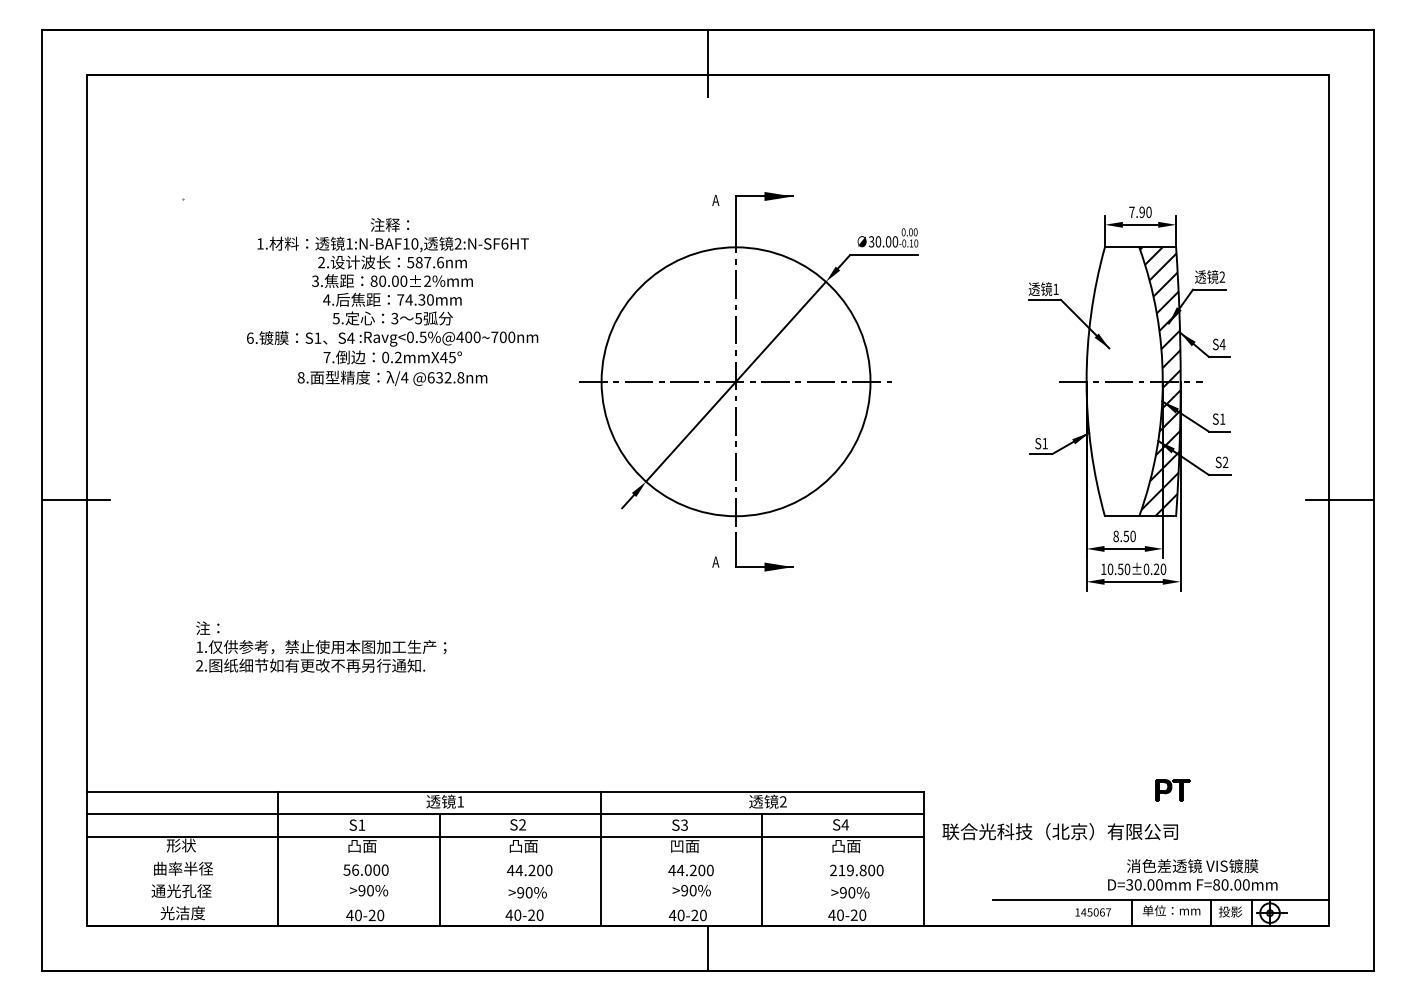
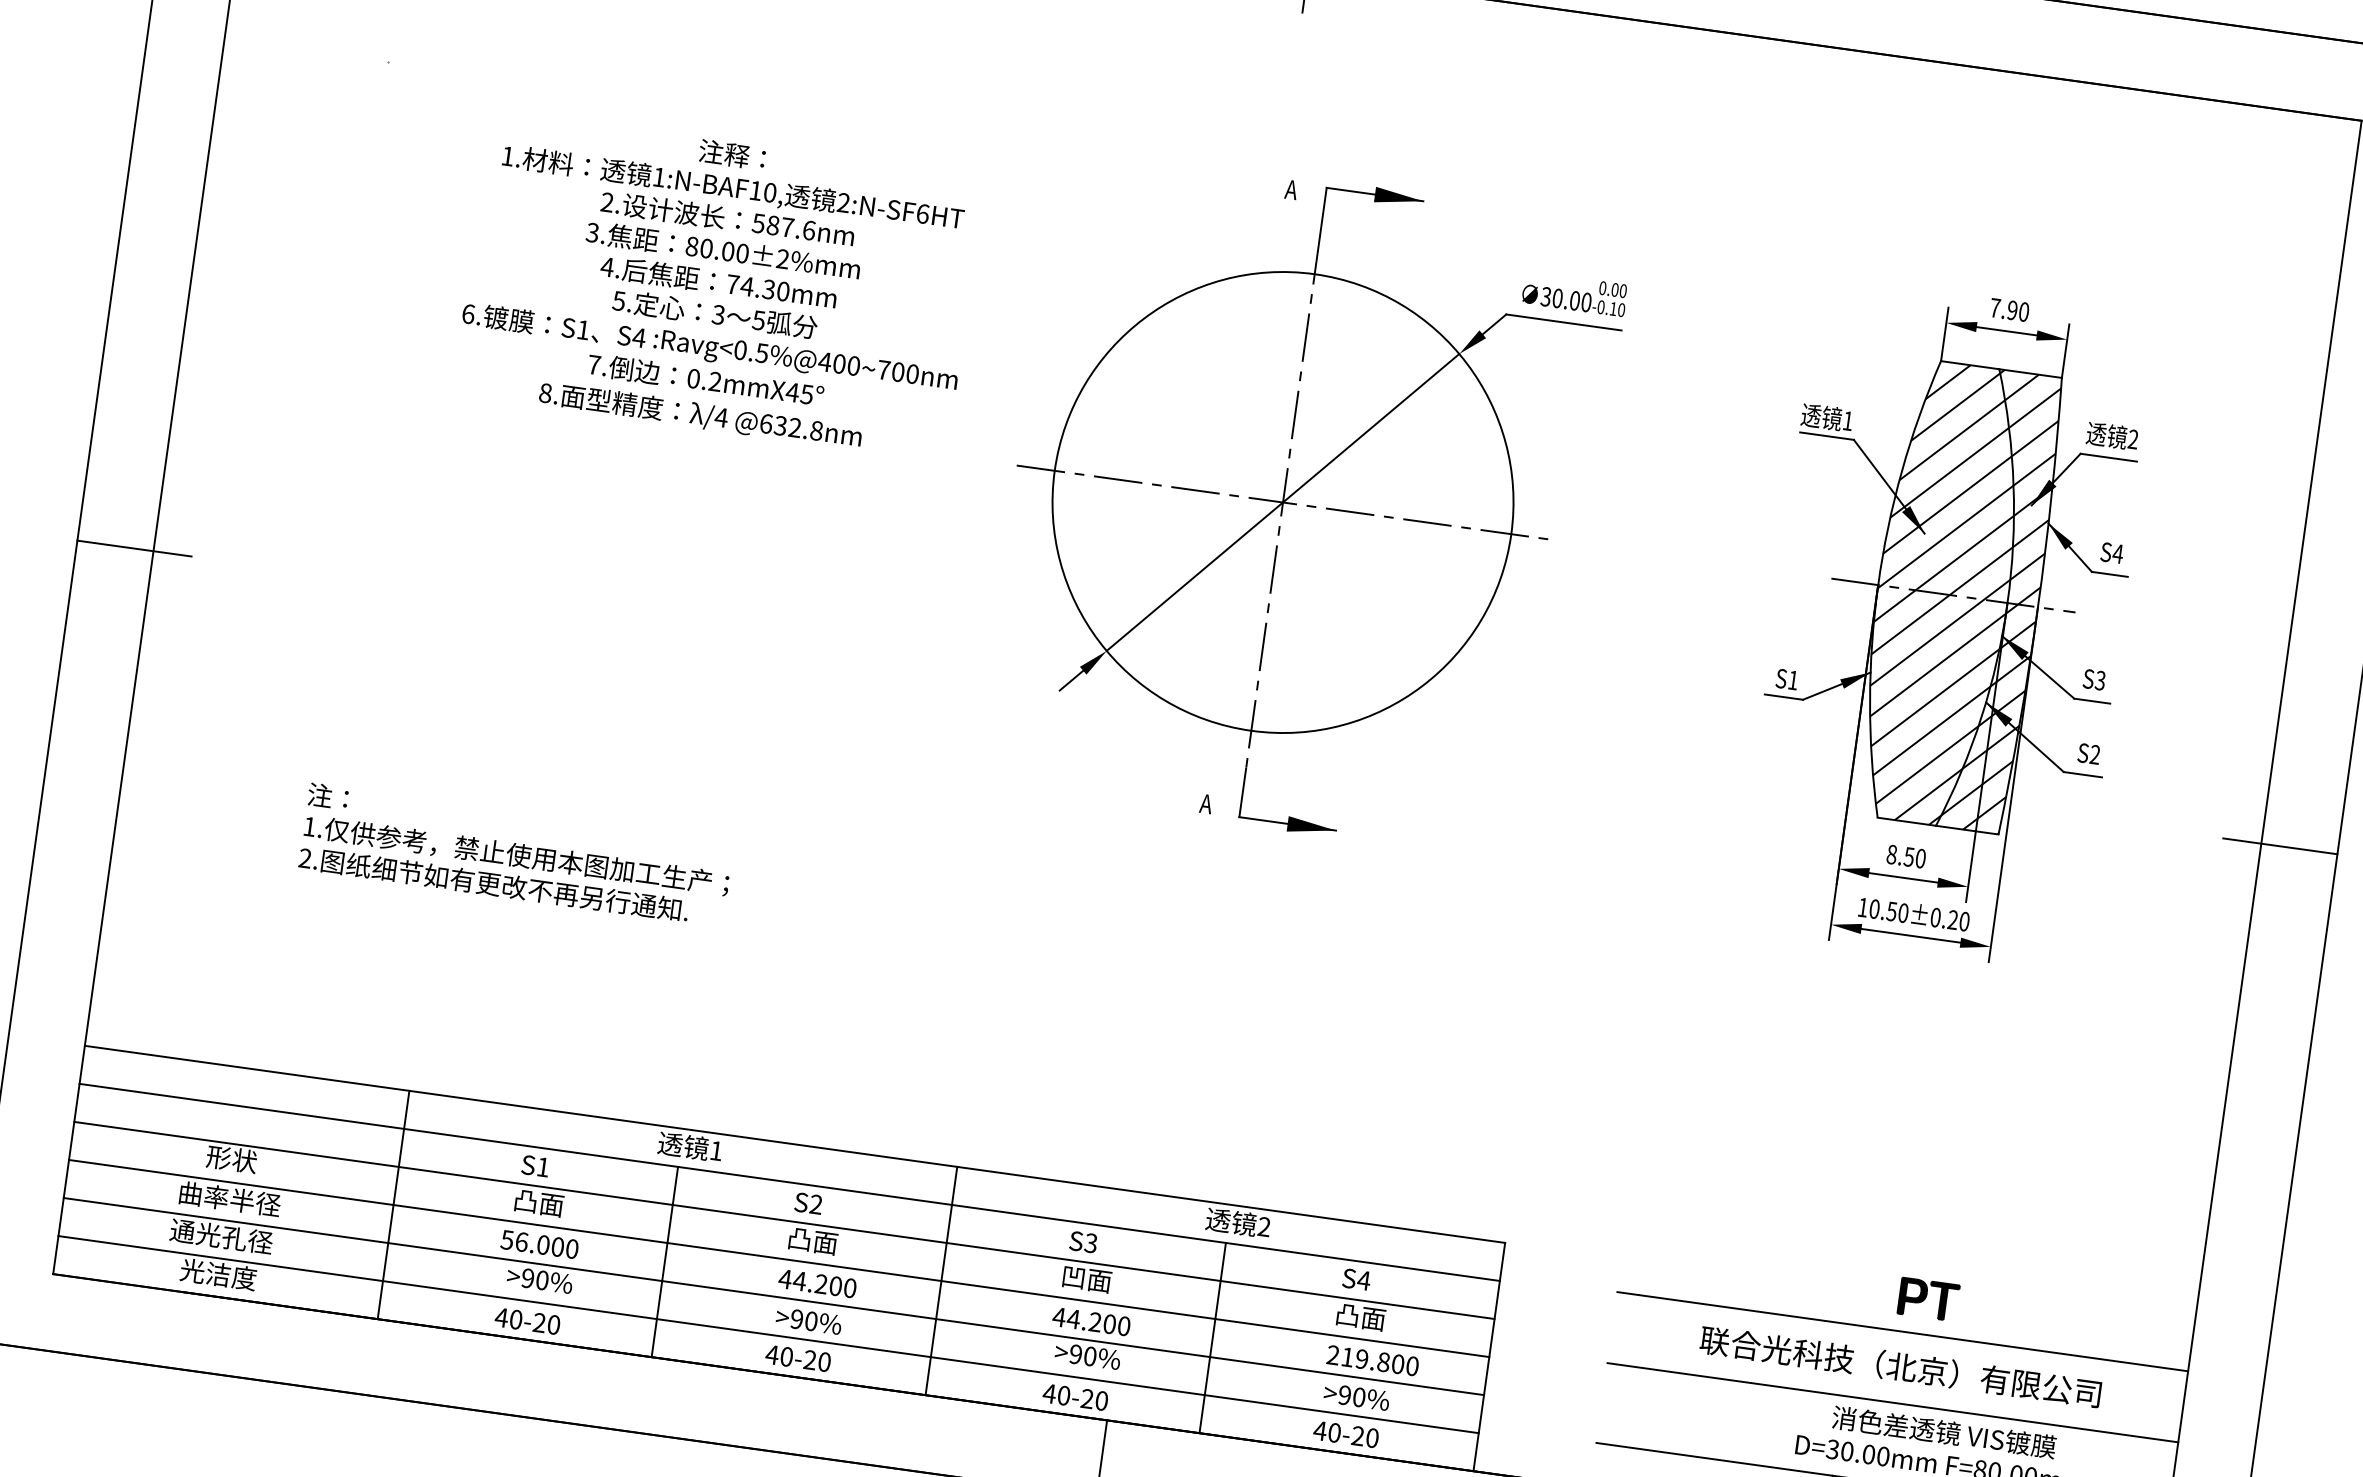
hatch: (1124, 381) -> (1942, 593), added
text: (1222, 418) -> (2100, 679), S1 -> S3
line: (1160, 811) -> (1902, 1332), added
text: (1059, 831) -> (1899, 1366), moved
line: (1160, 853) -> (1892, 1403), added
line: (505, 859) -> (779, 1259), added
line: (505, 881) -> (773, 1296), added
line: (505, 903) -> (768, 1334), added

